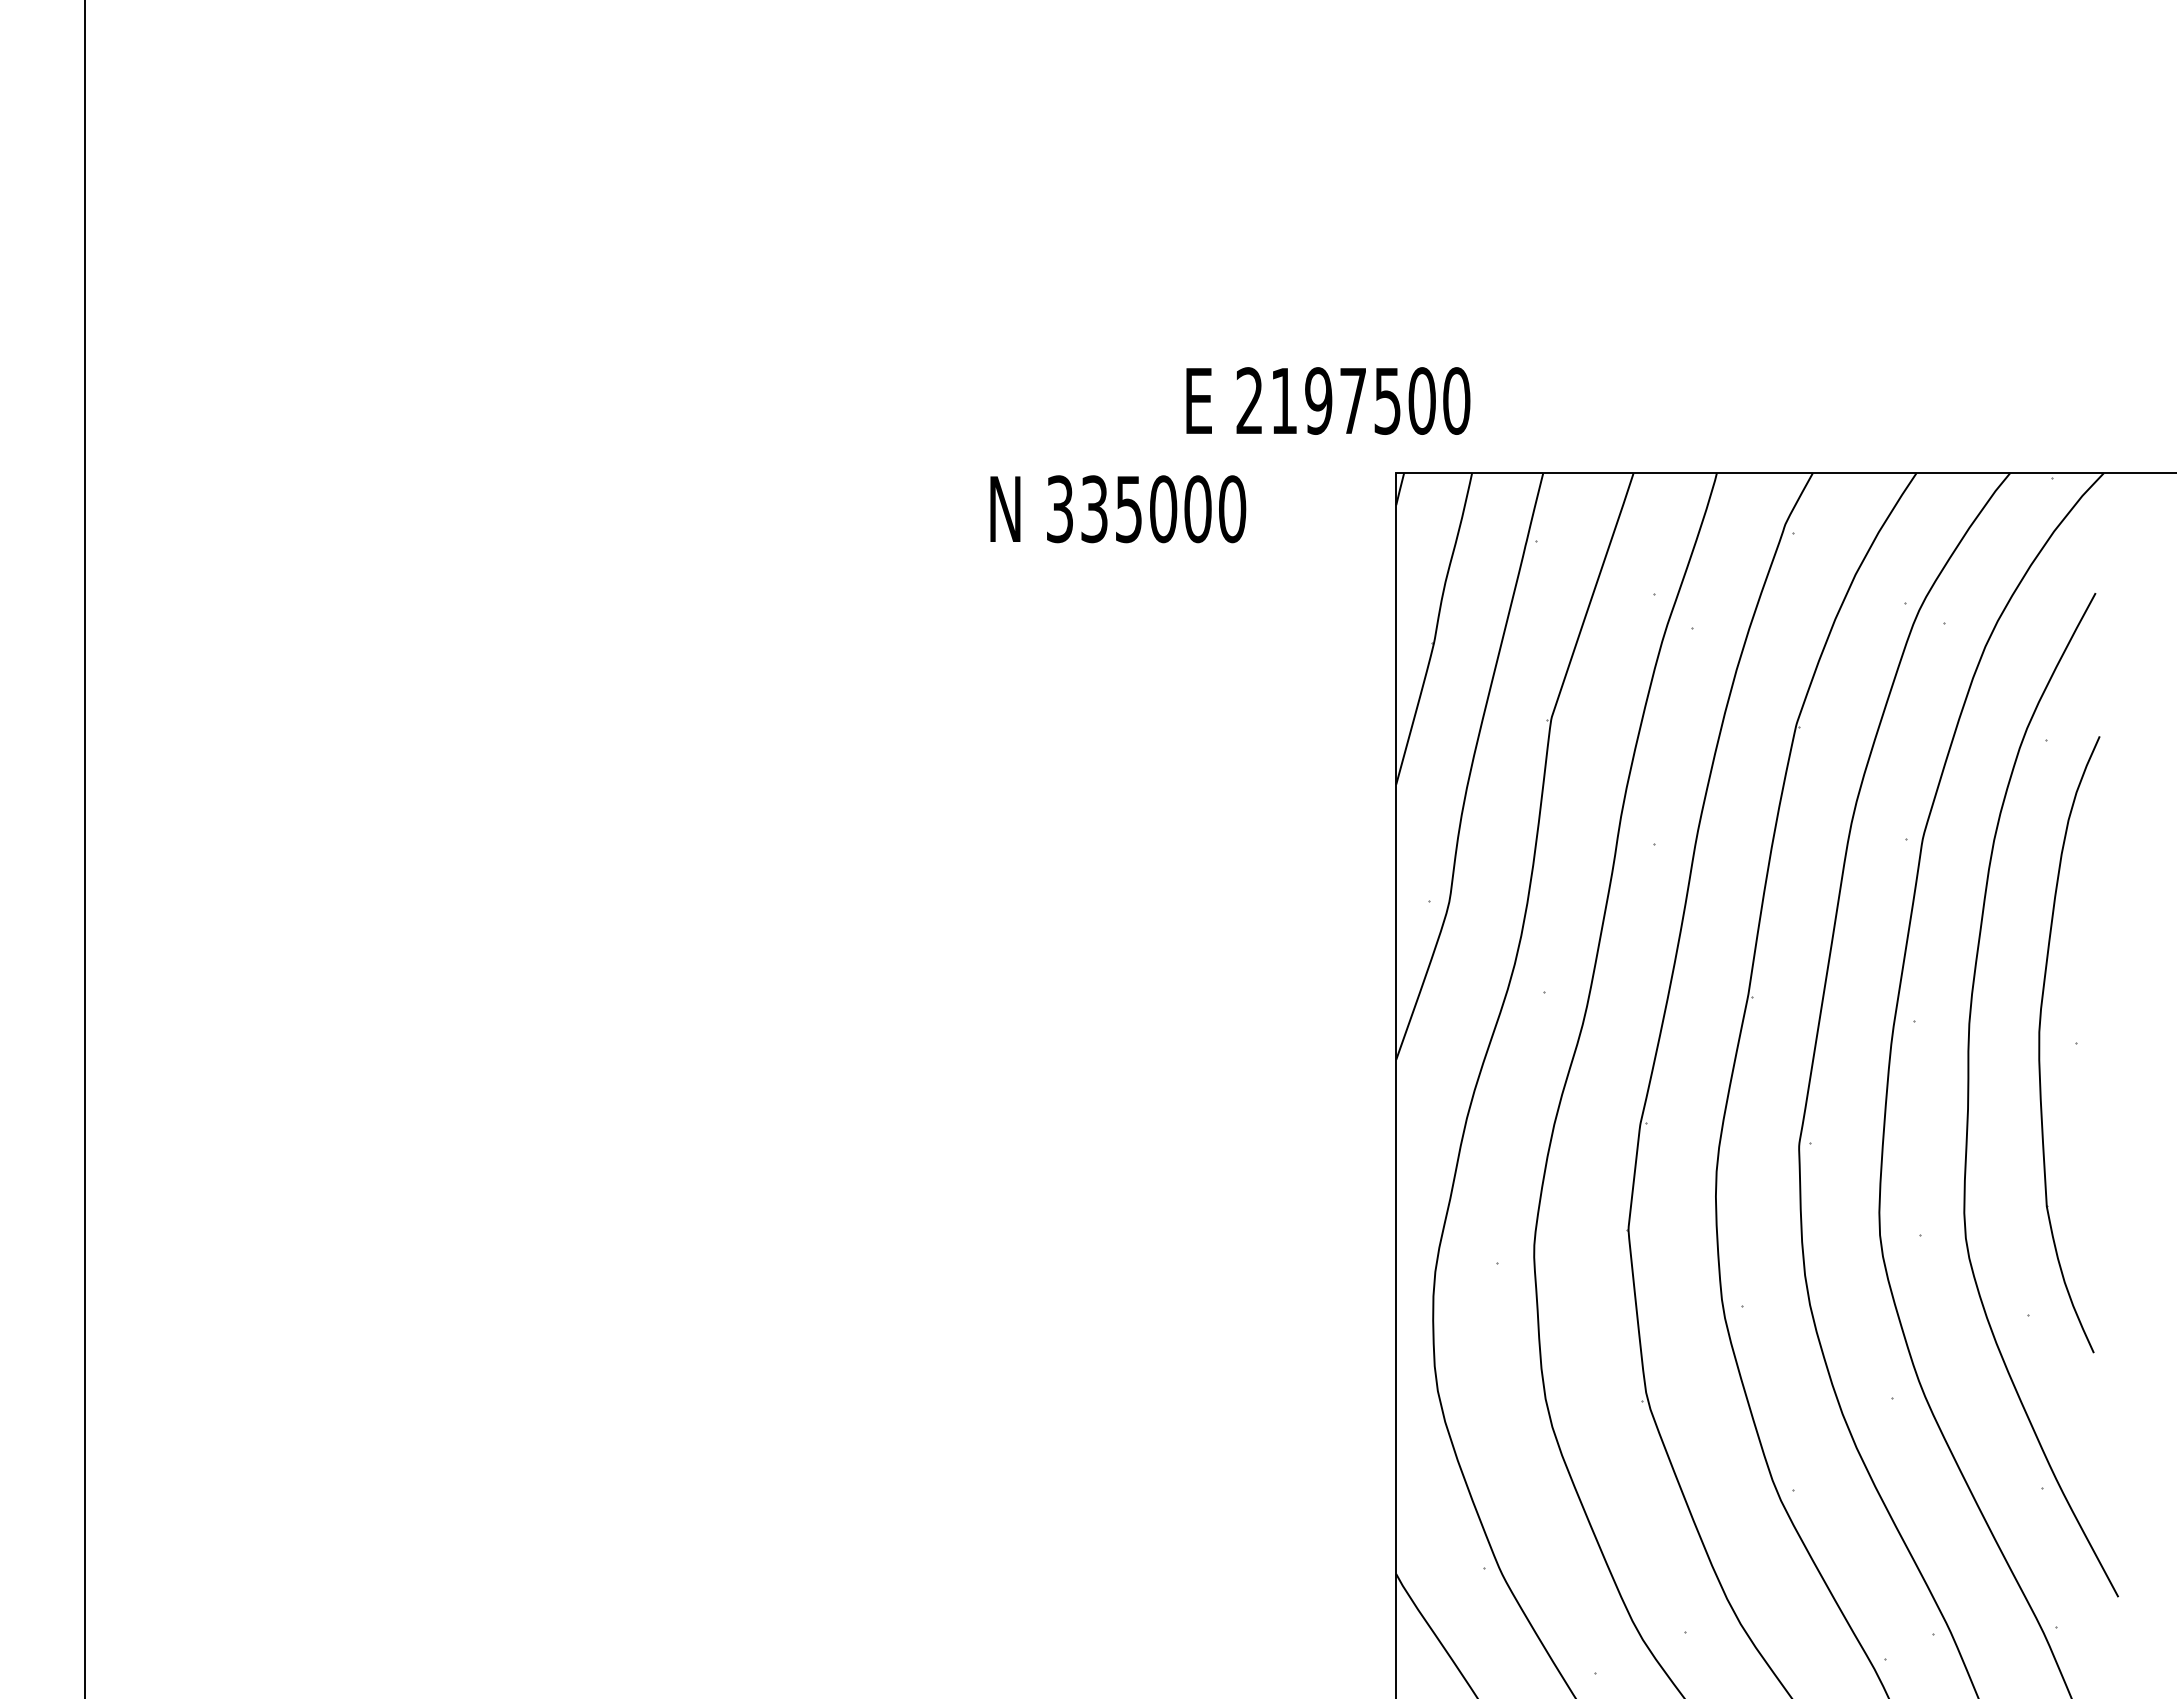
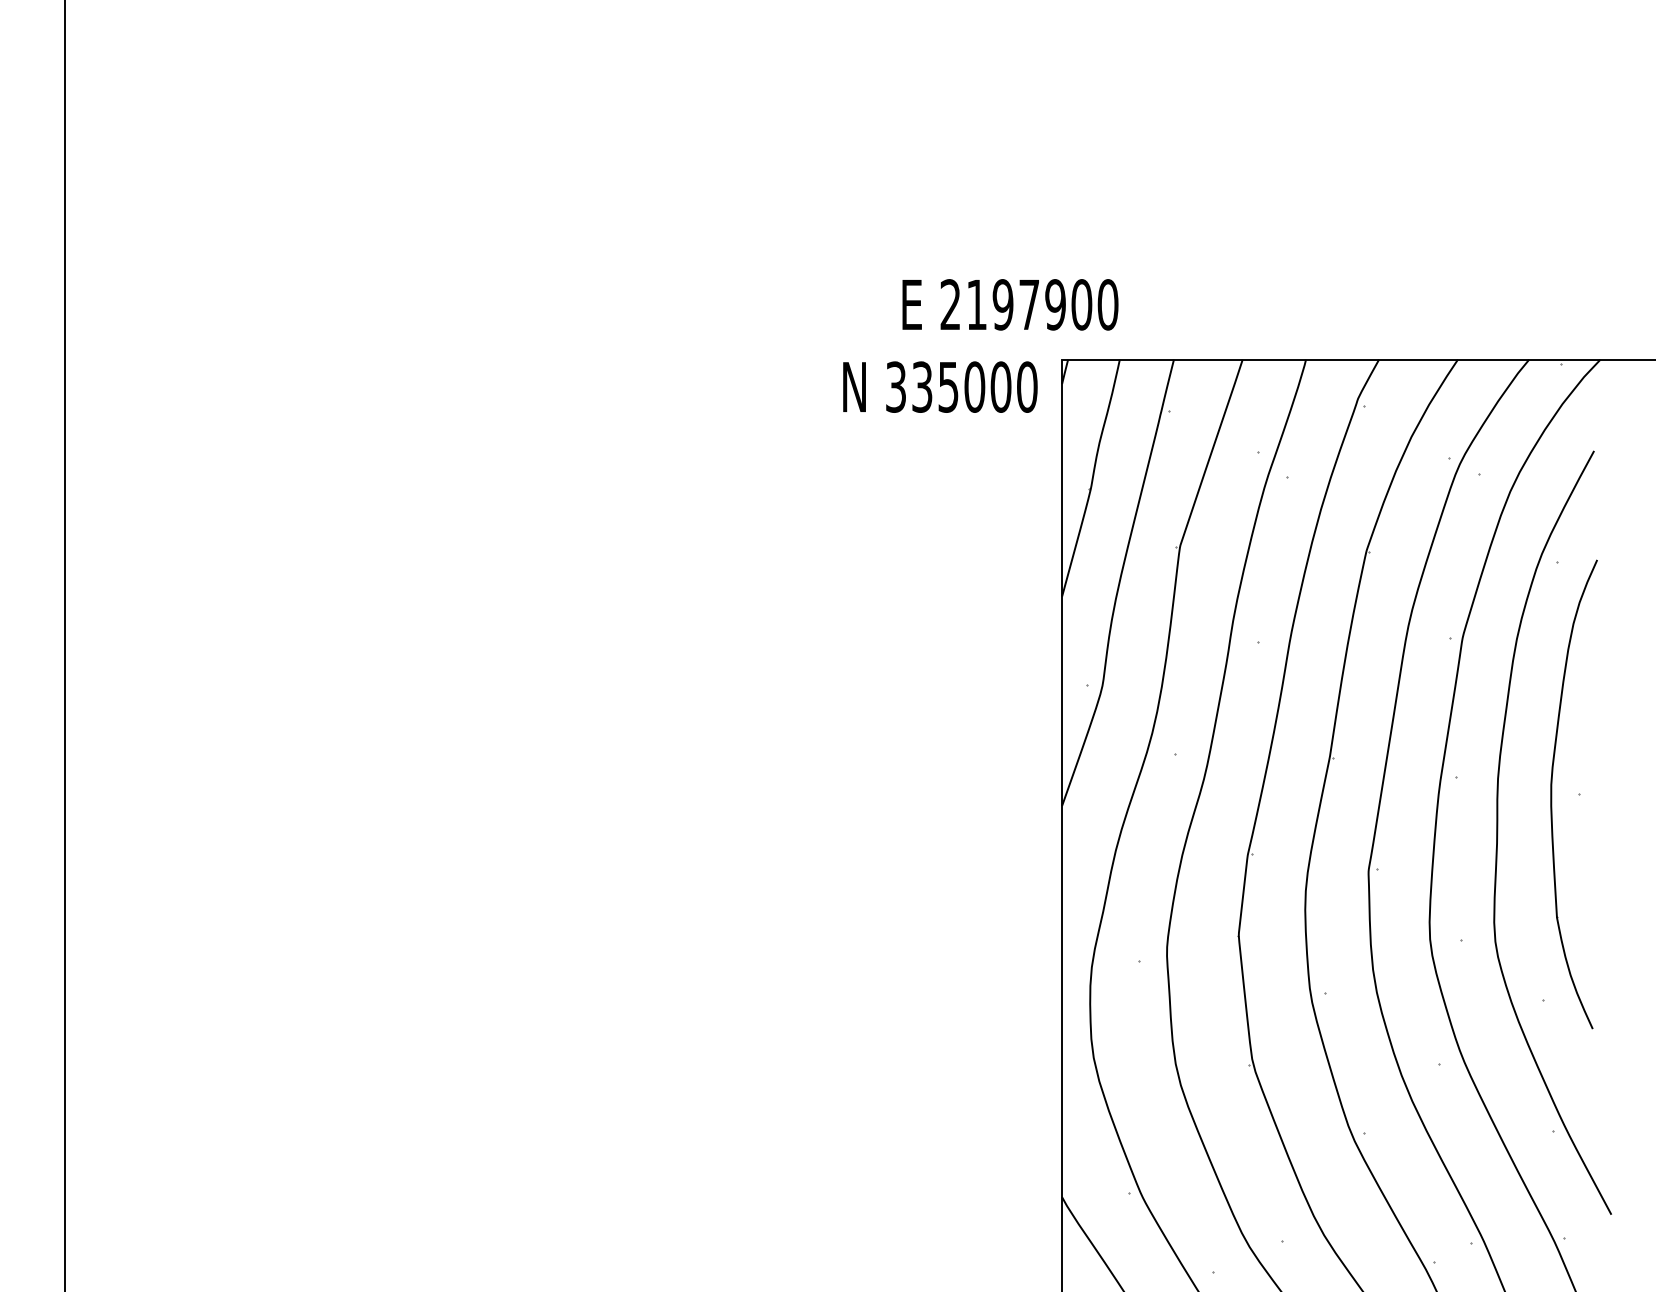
text: (1387, 400) -> (1055, 304), 2197500 -> 2197900
text: (1118, 509) -> (940, 387), moved

